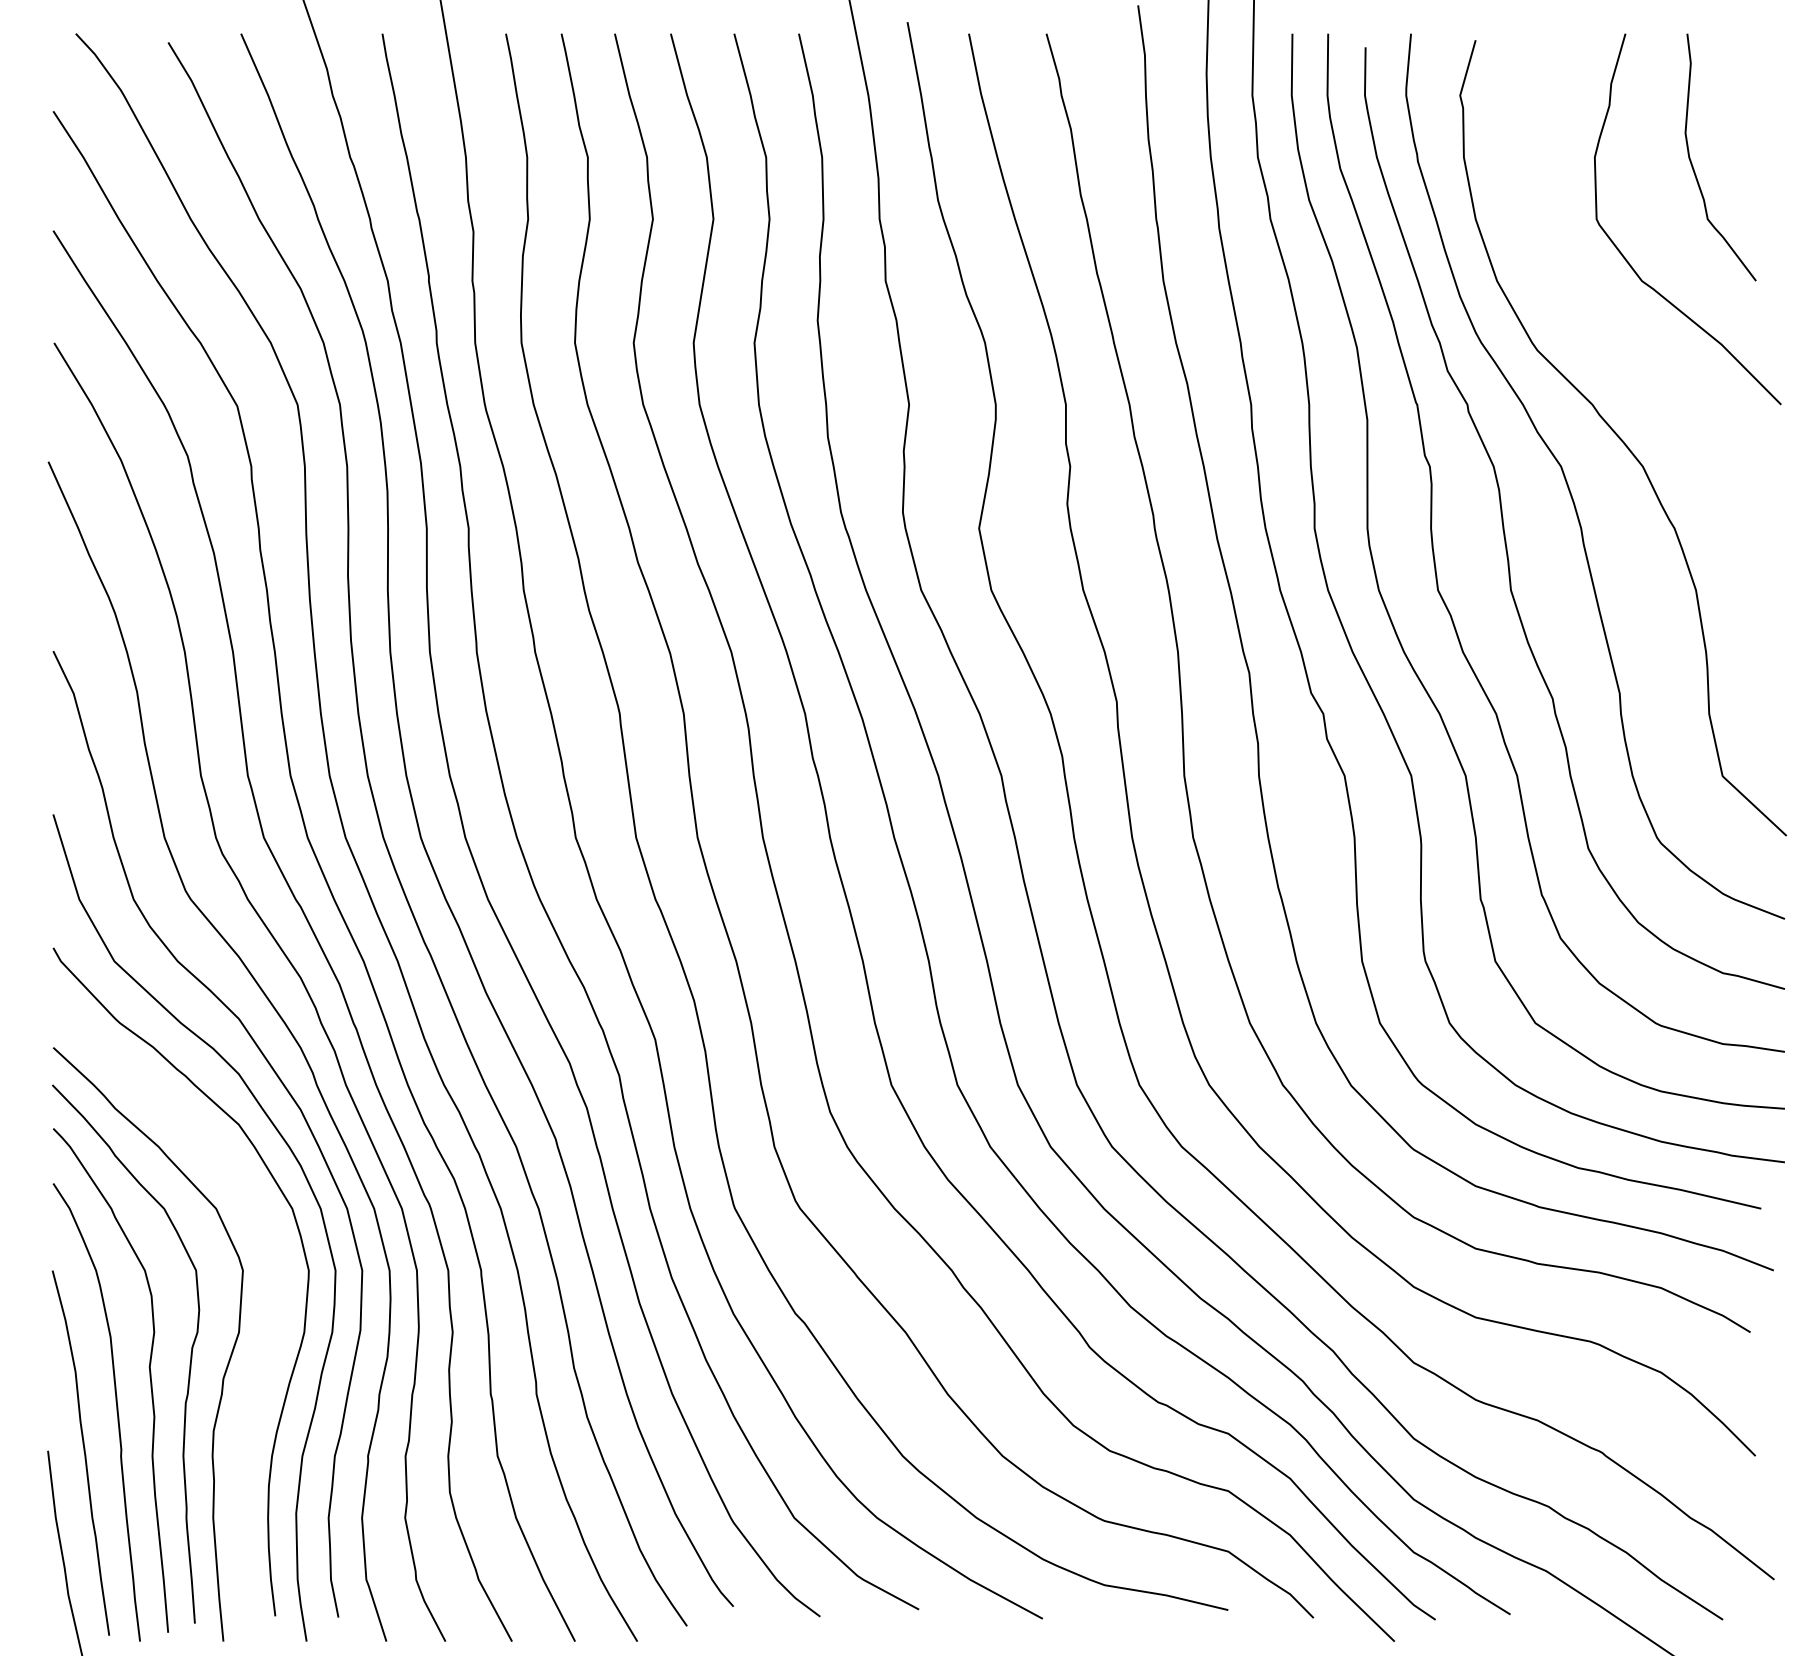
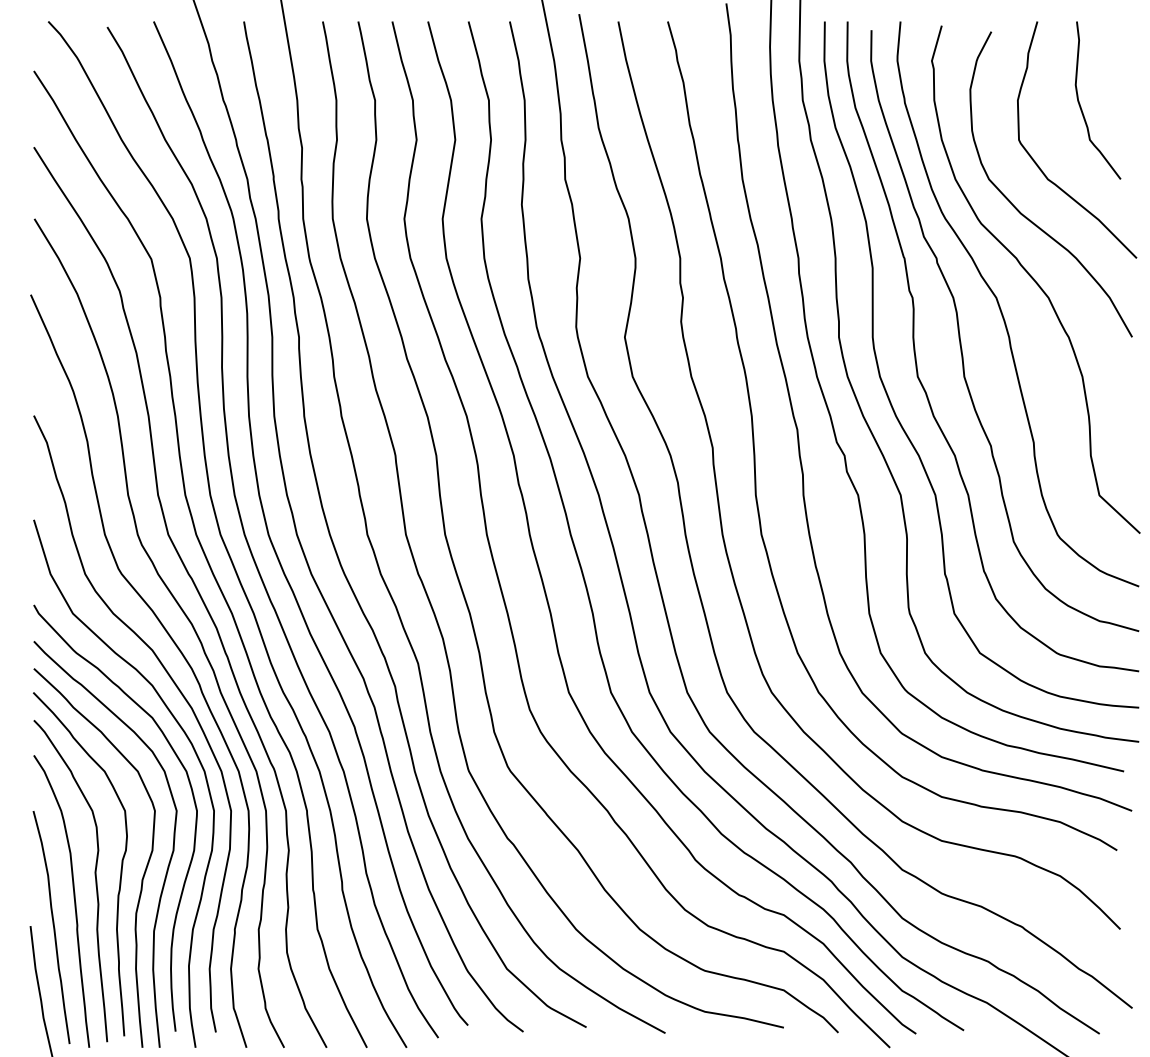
curve: (1606, 337) -> (1025, 215), added
curve: (264, 1351) -> (168, 862), added

